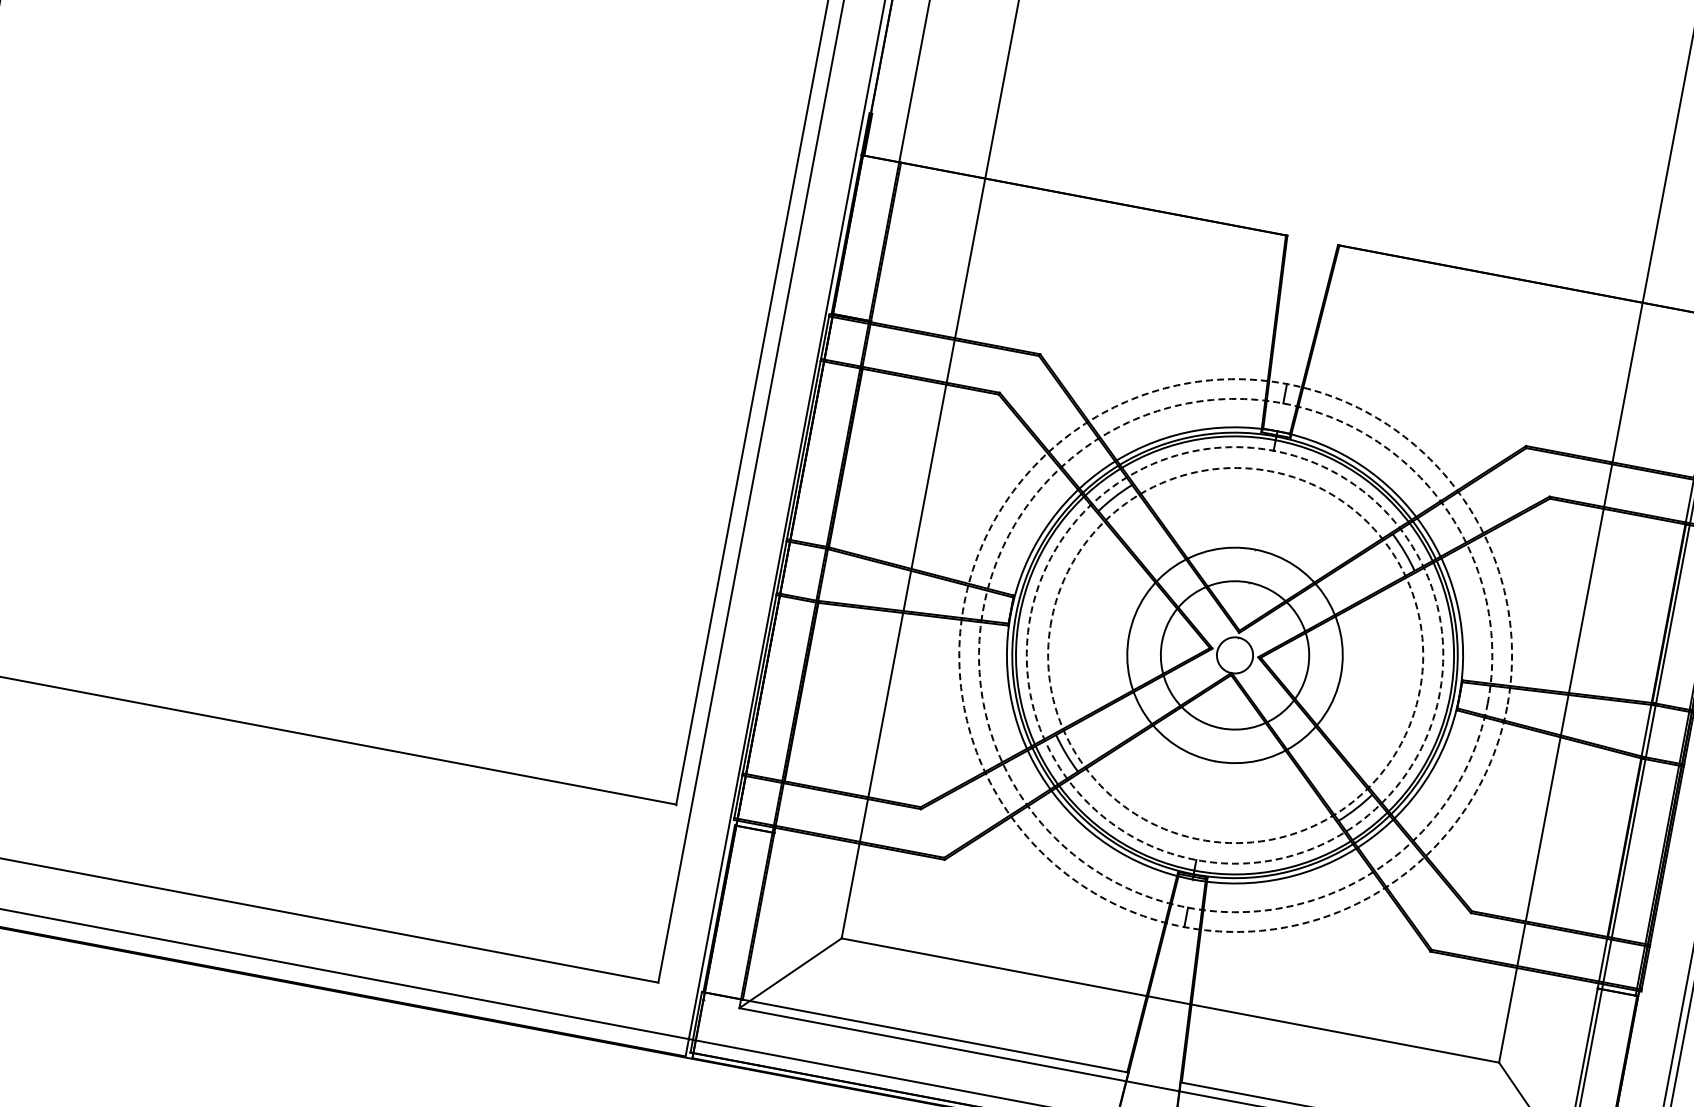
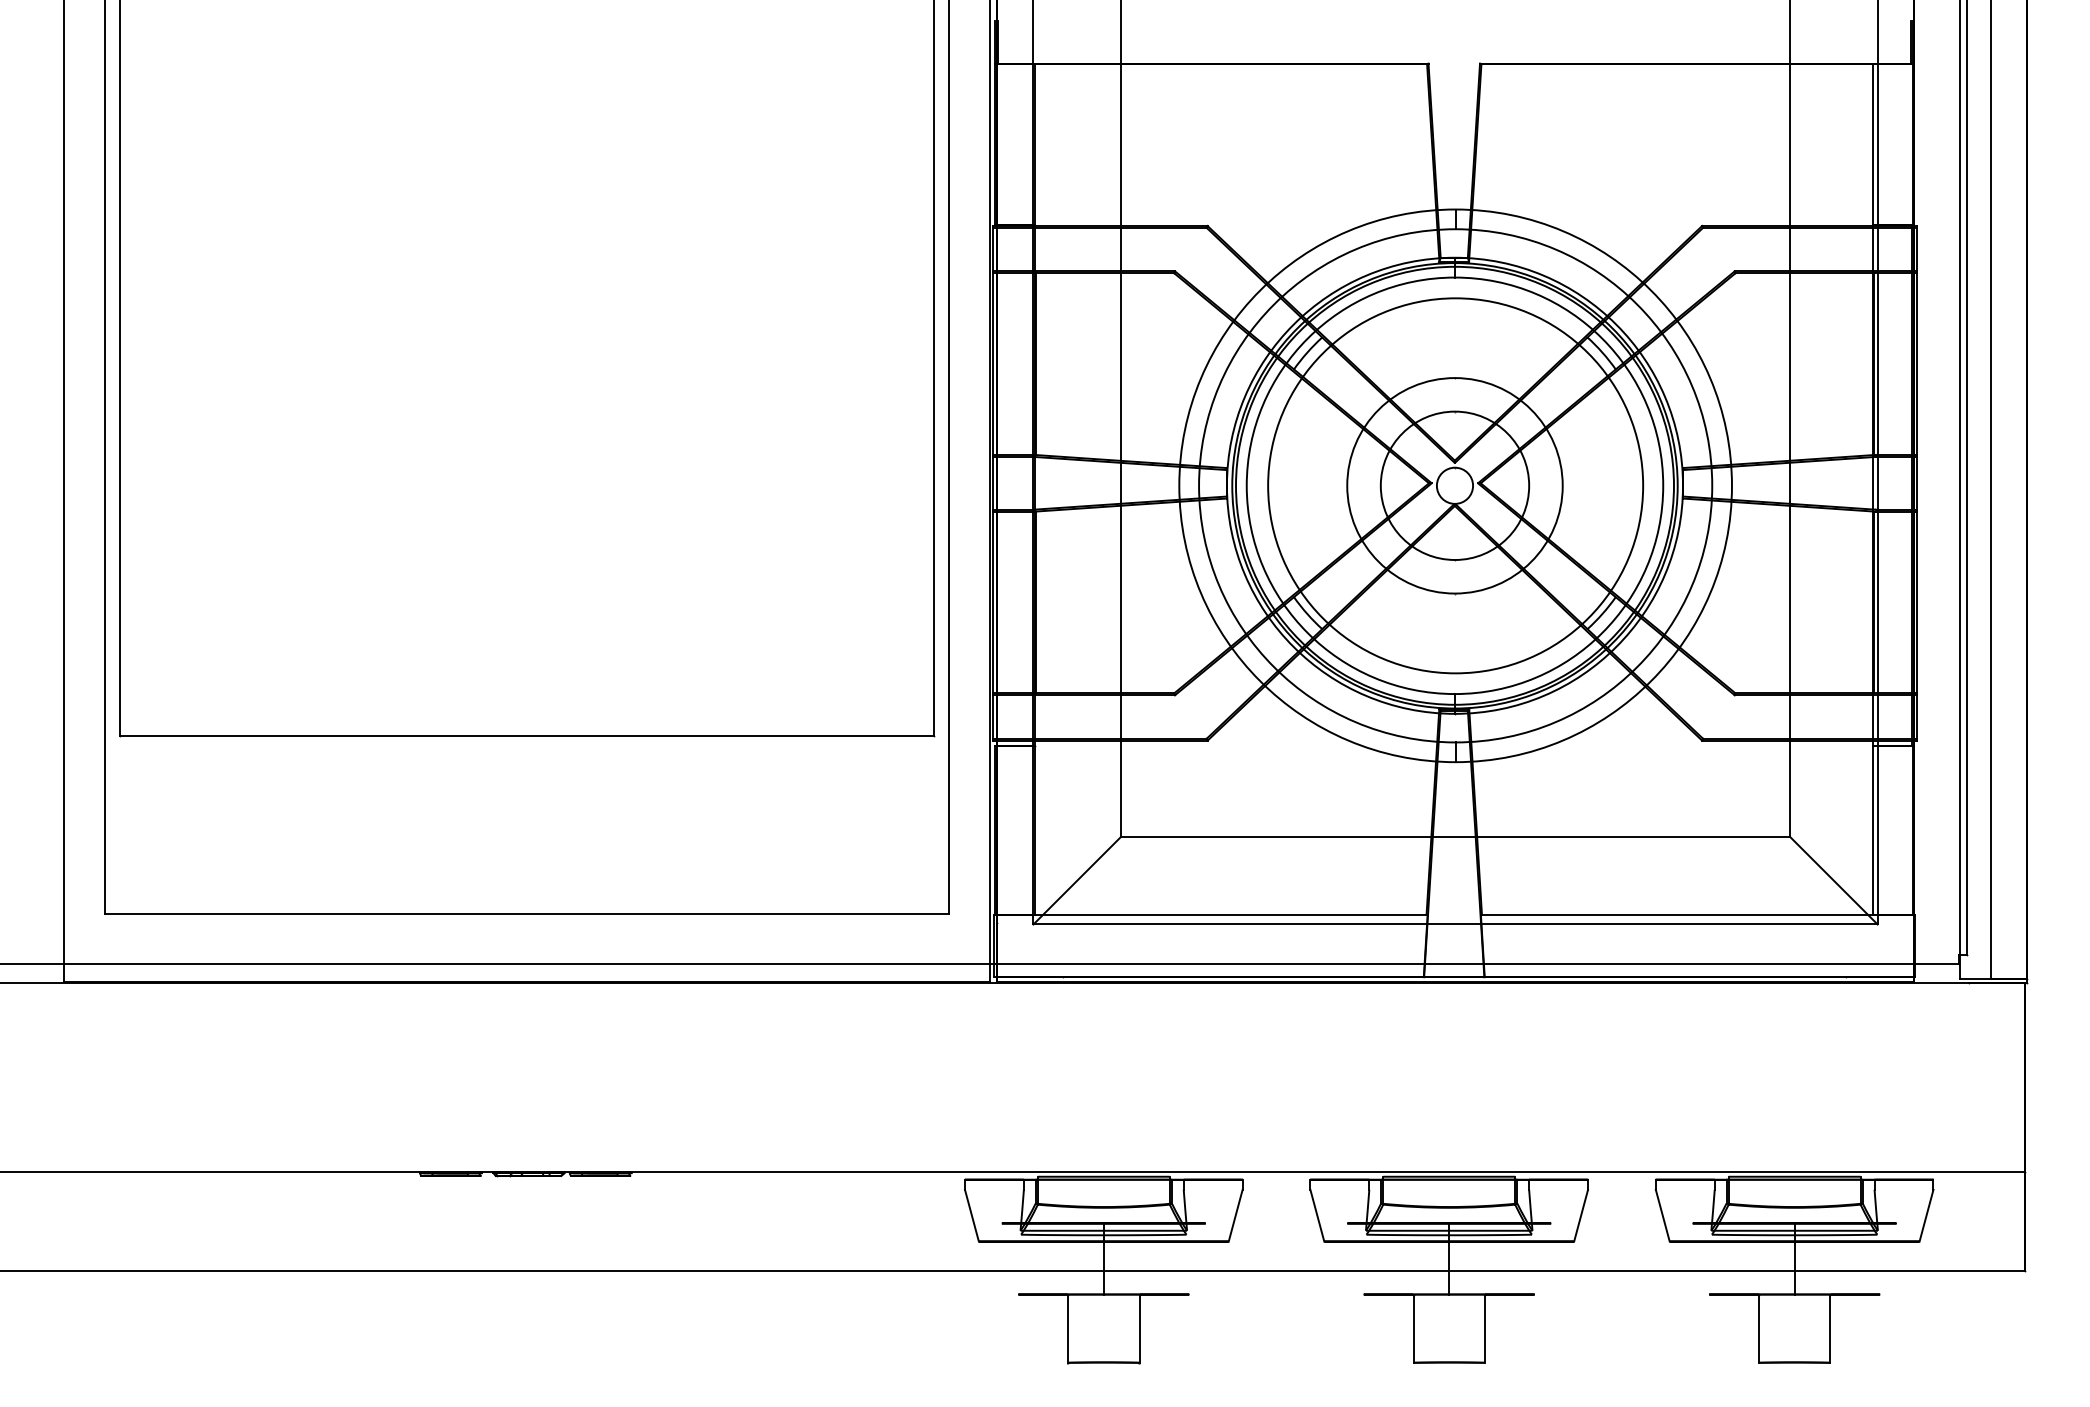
circle: (1234, 655) -> (1454, 485), dashed -> solid
circle: (1235, 655) -> (1455, 485), dashed -> solid
circle: (1235, 655) -> (1455, 485), dashed -> solid
circle: (1235, 655) -> (1455, 485), dashed -> solid

